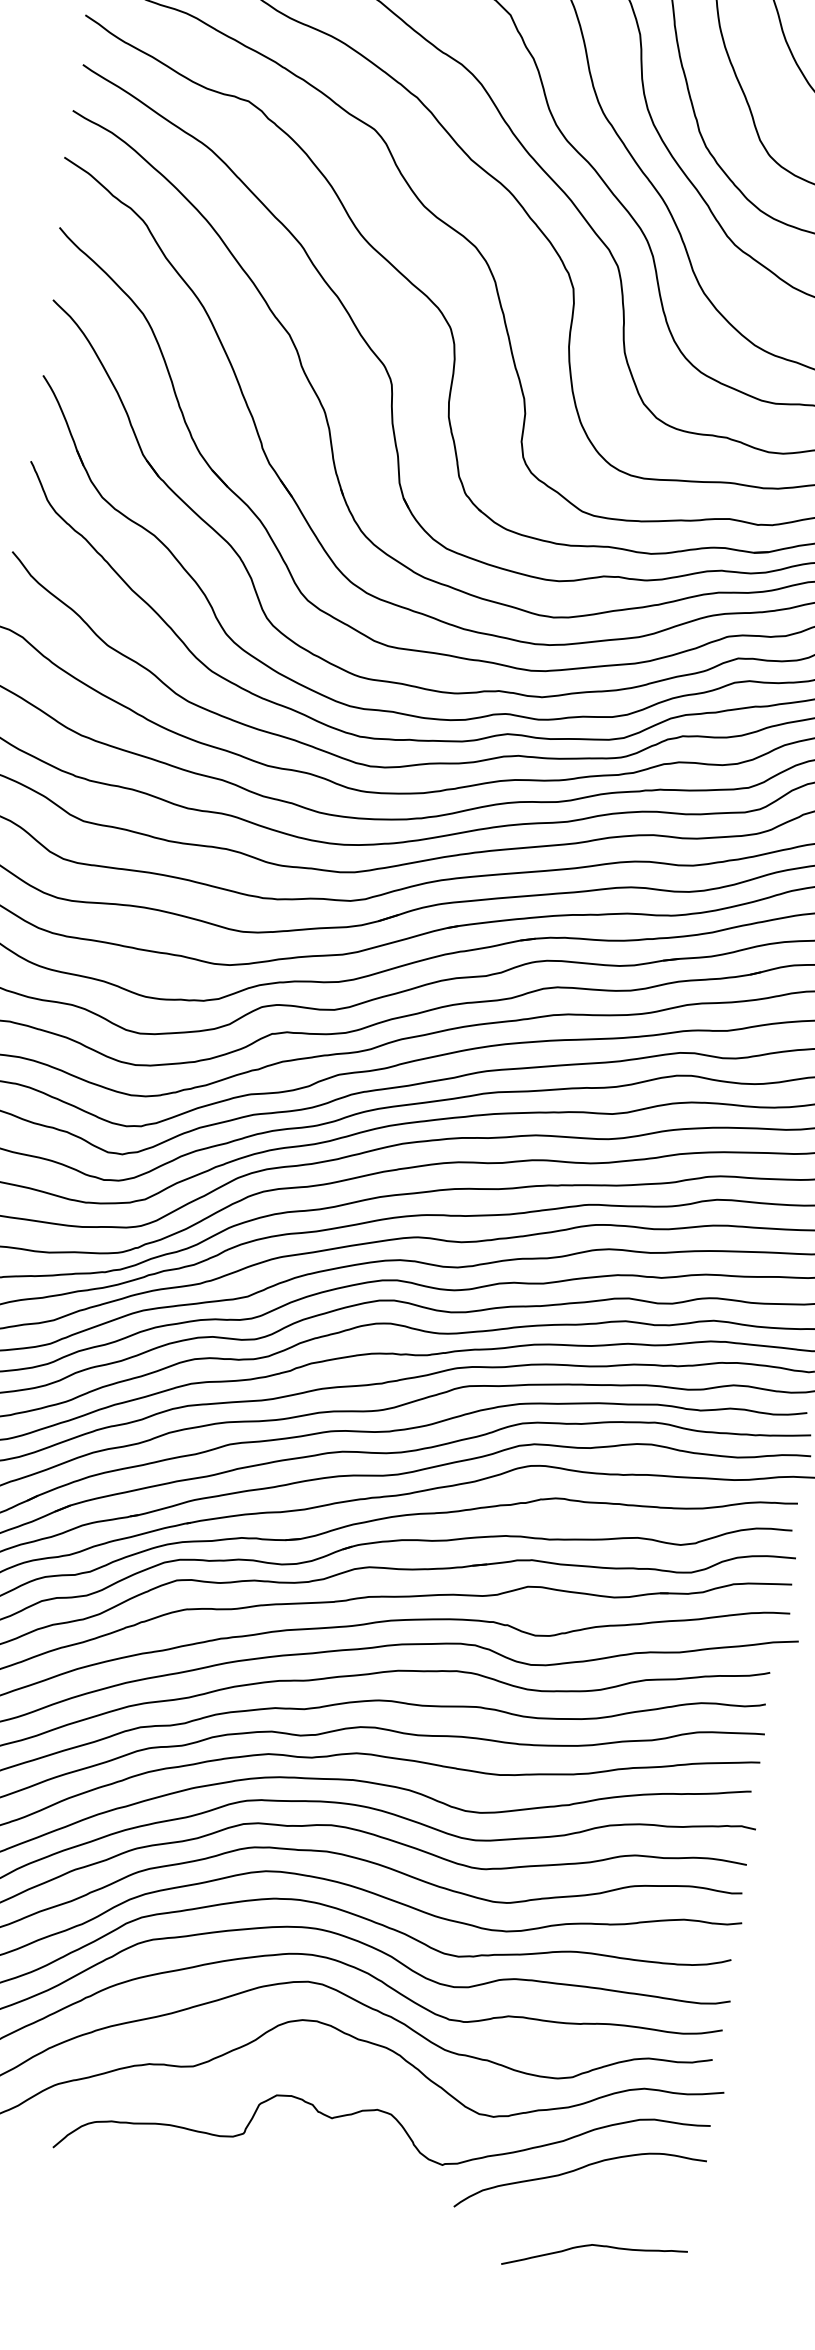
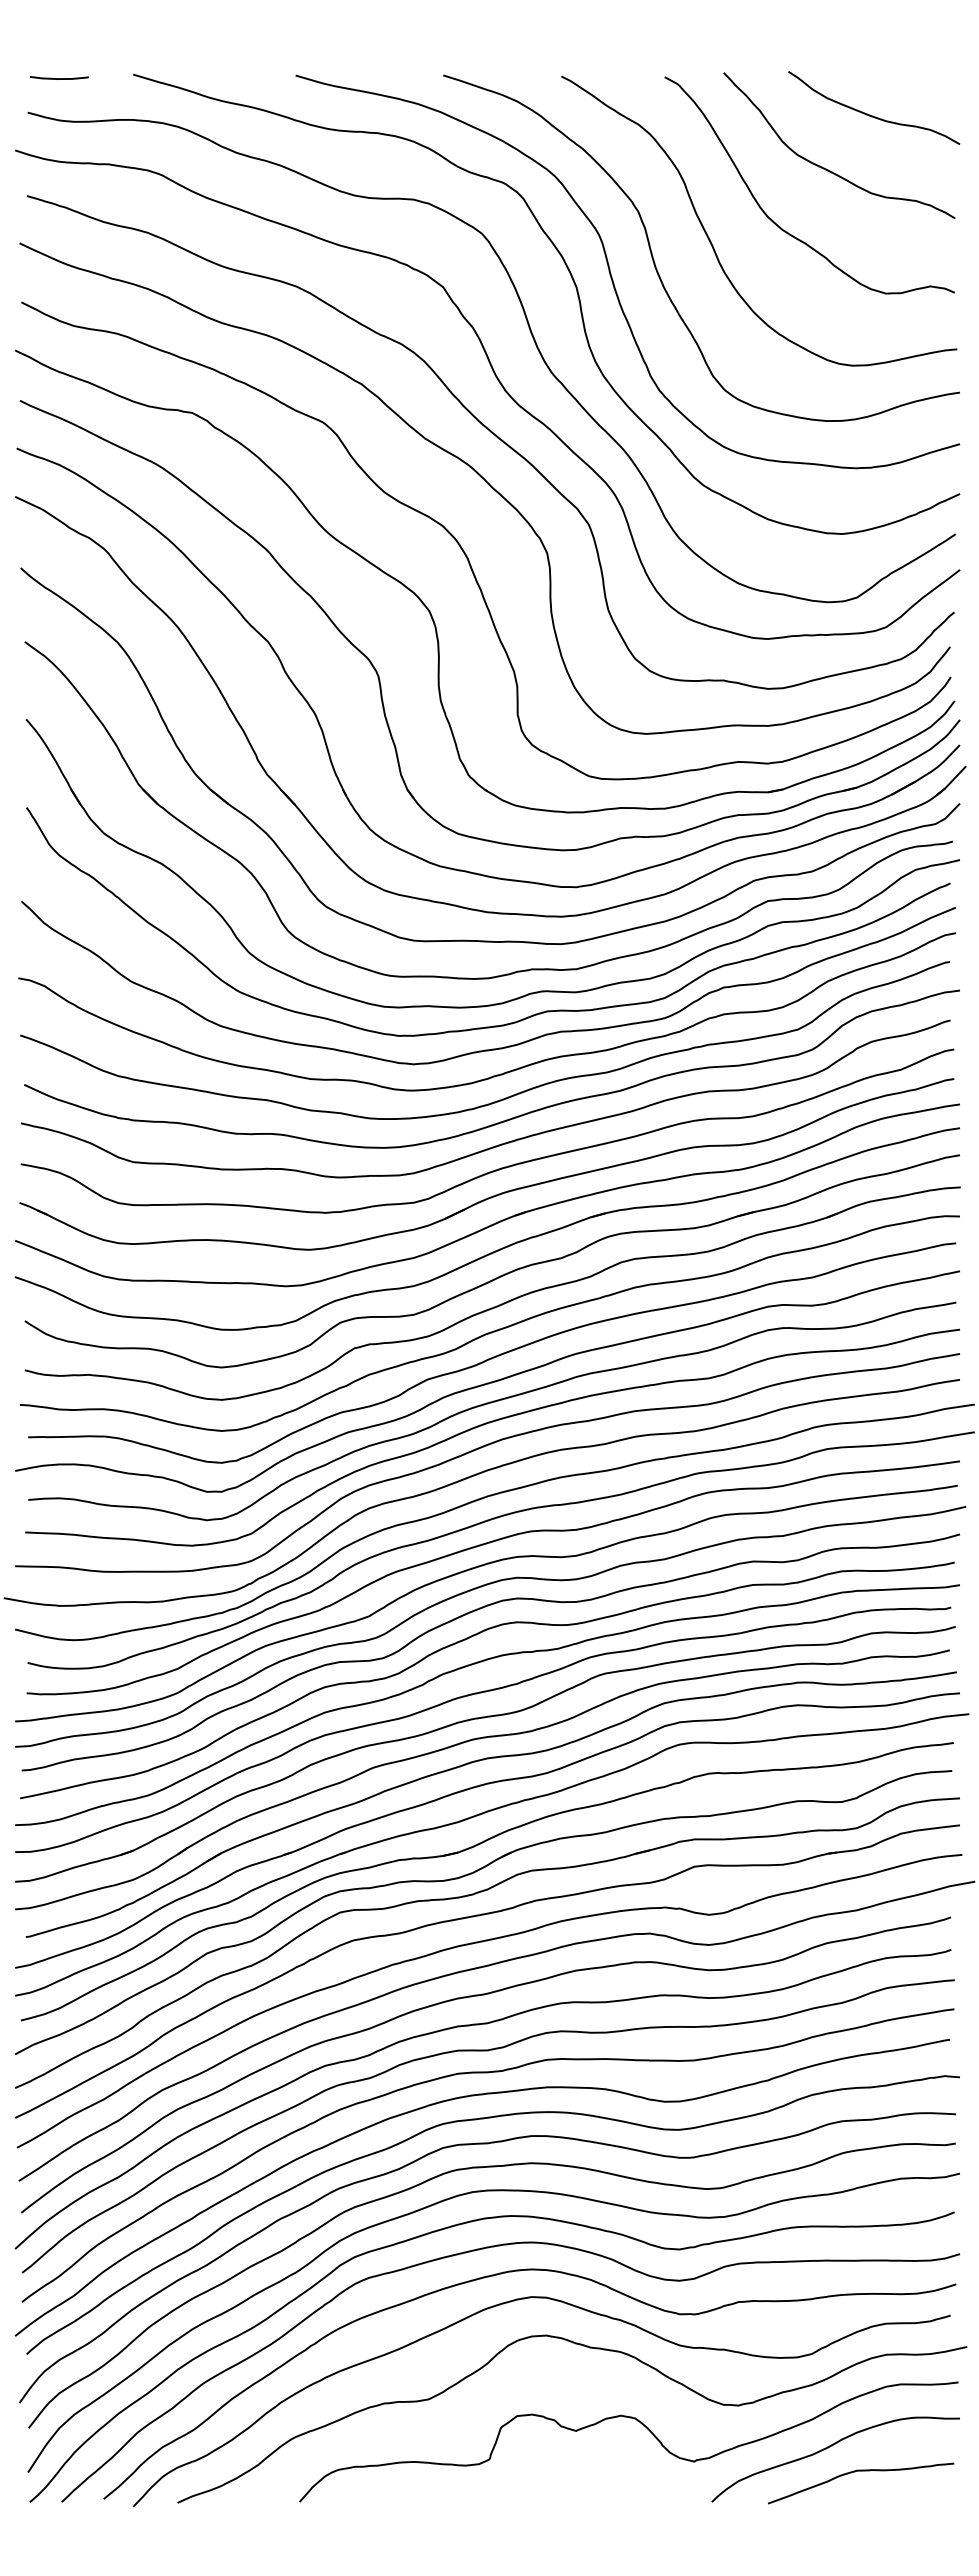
curve: (596, 2246) -> (861, 2471), moved

